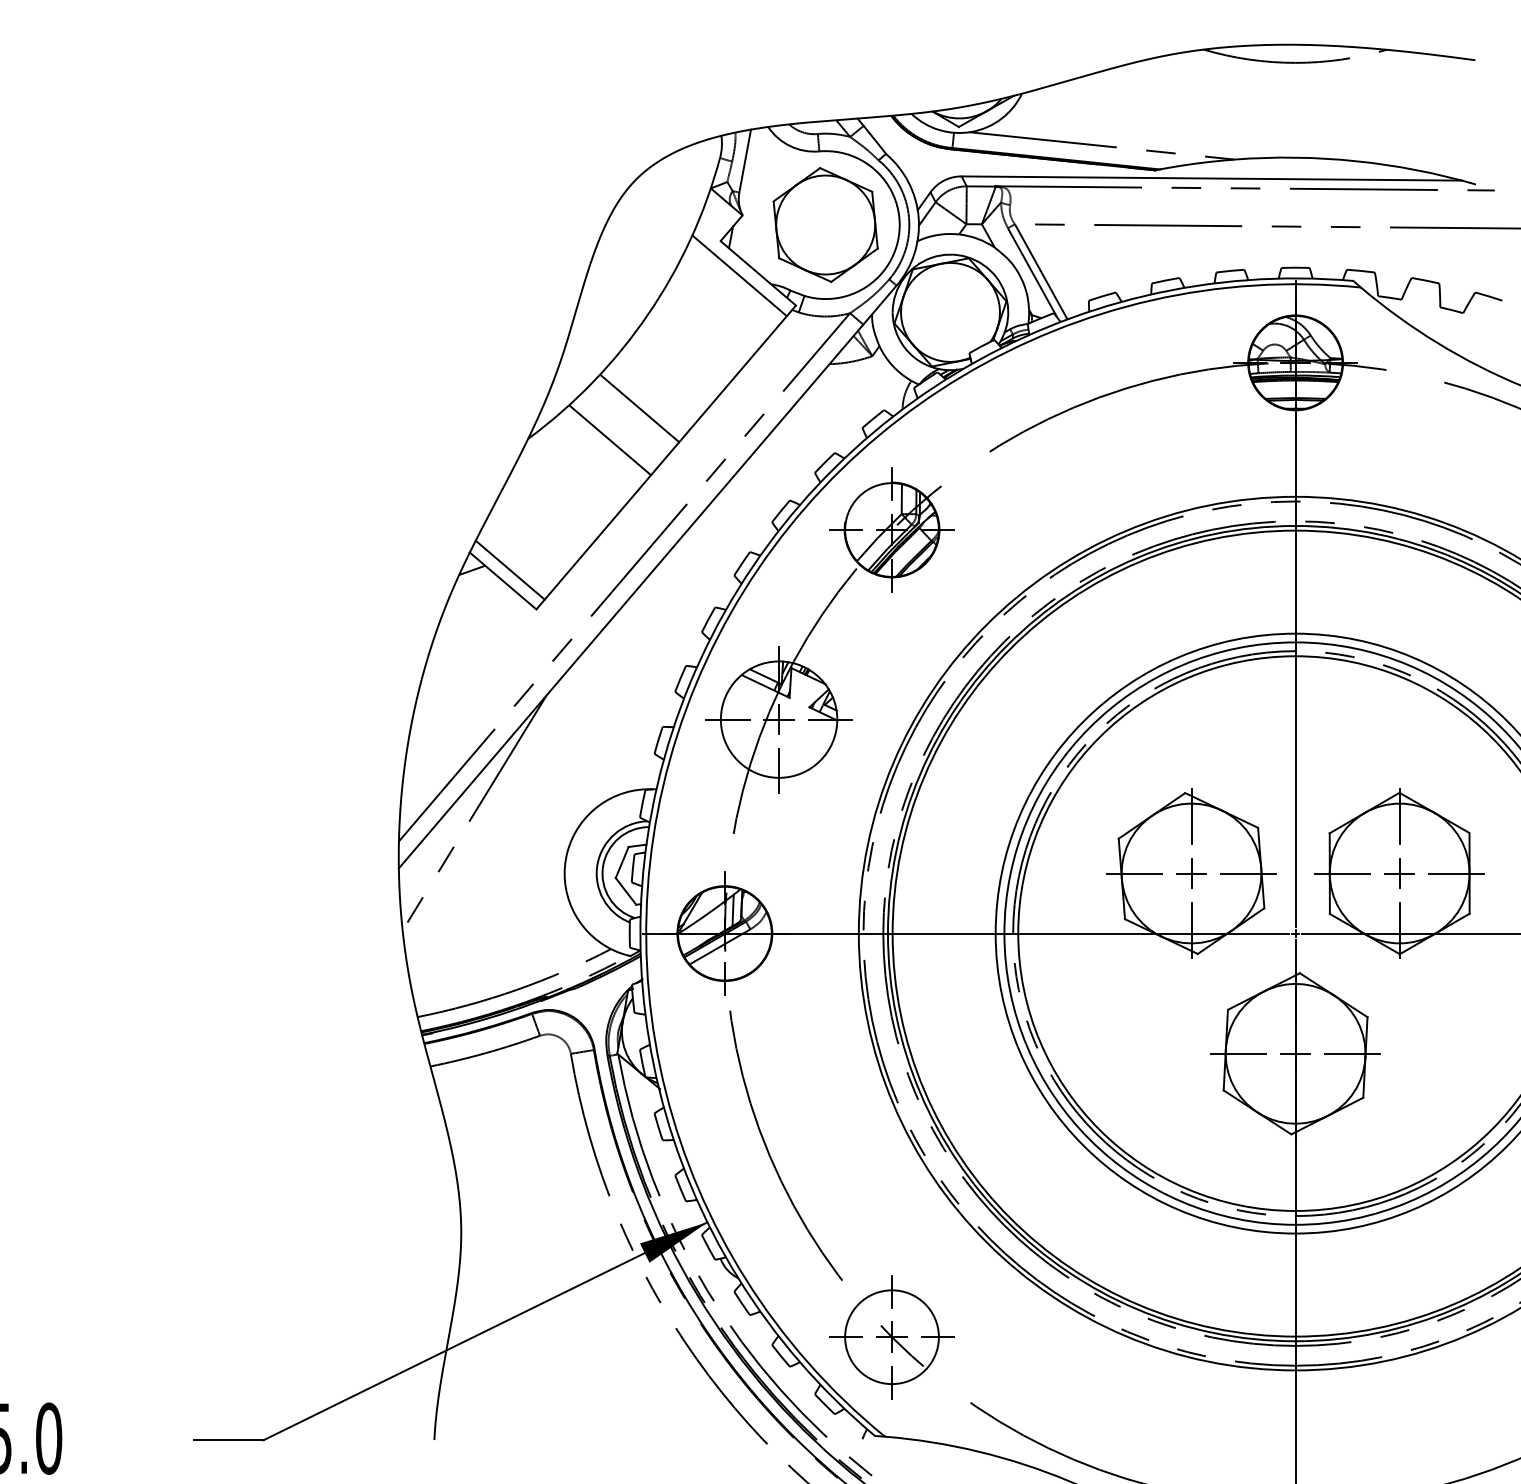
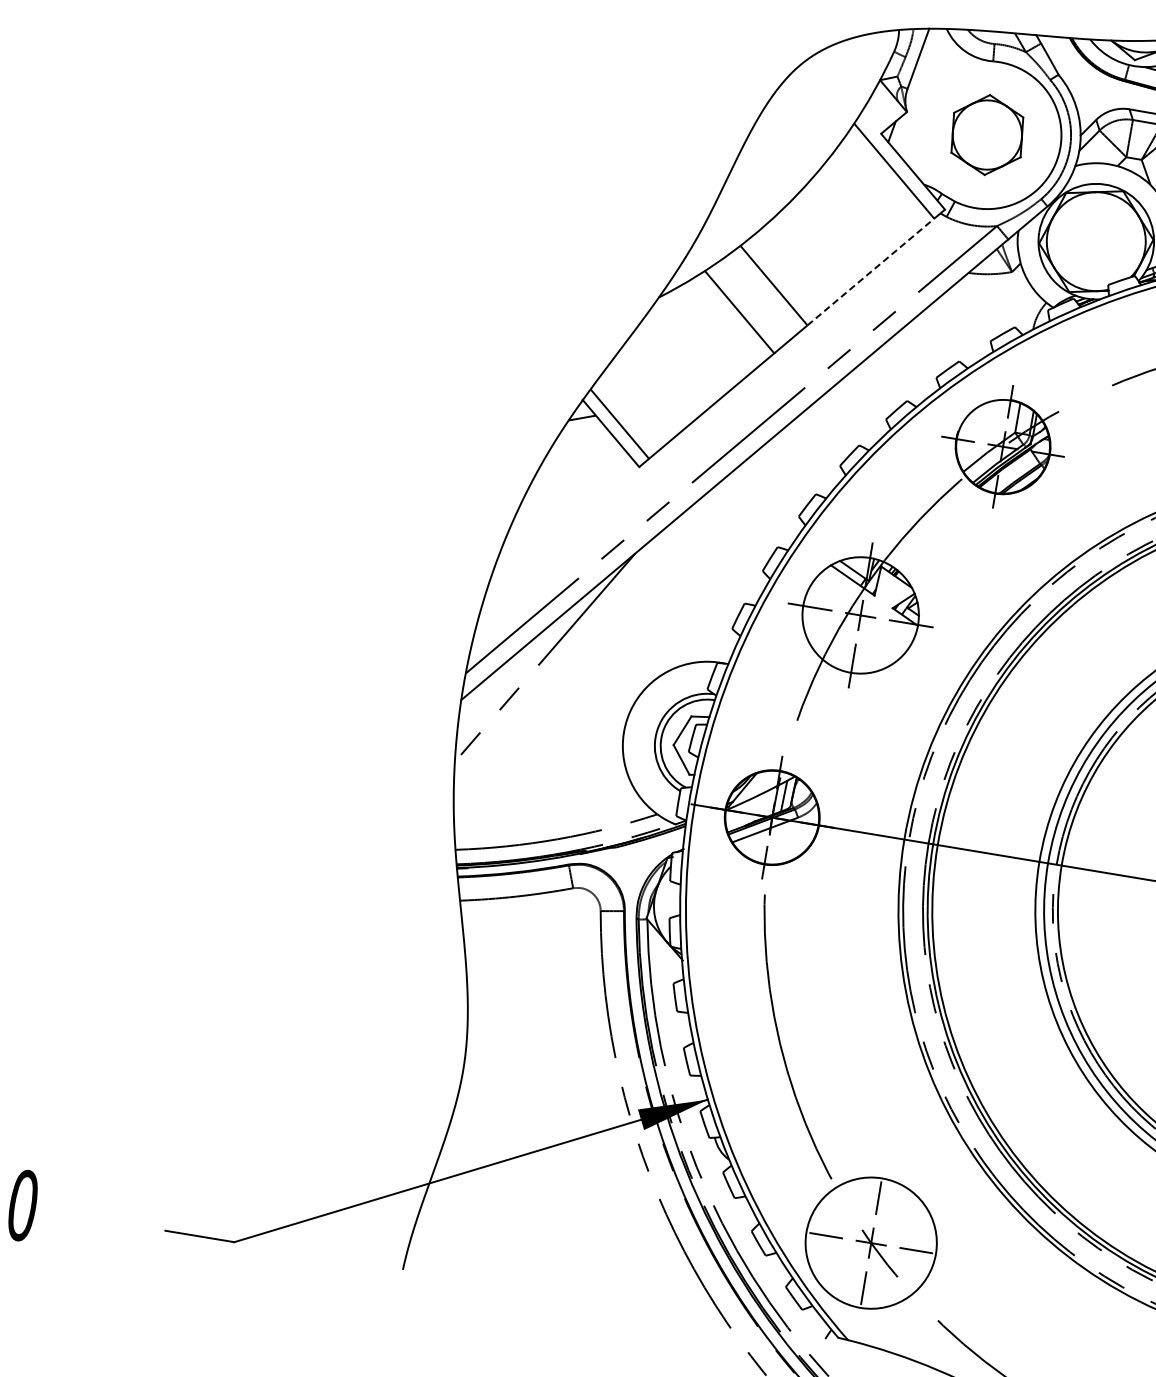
part: (825, 224) -> (987, 134), size x0.7
line: (733, 379) -> (871, 272), solid -> dashed
circle: (891, 1337) -> (870, 1243), size x1.4

